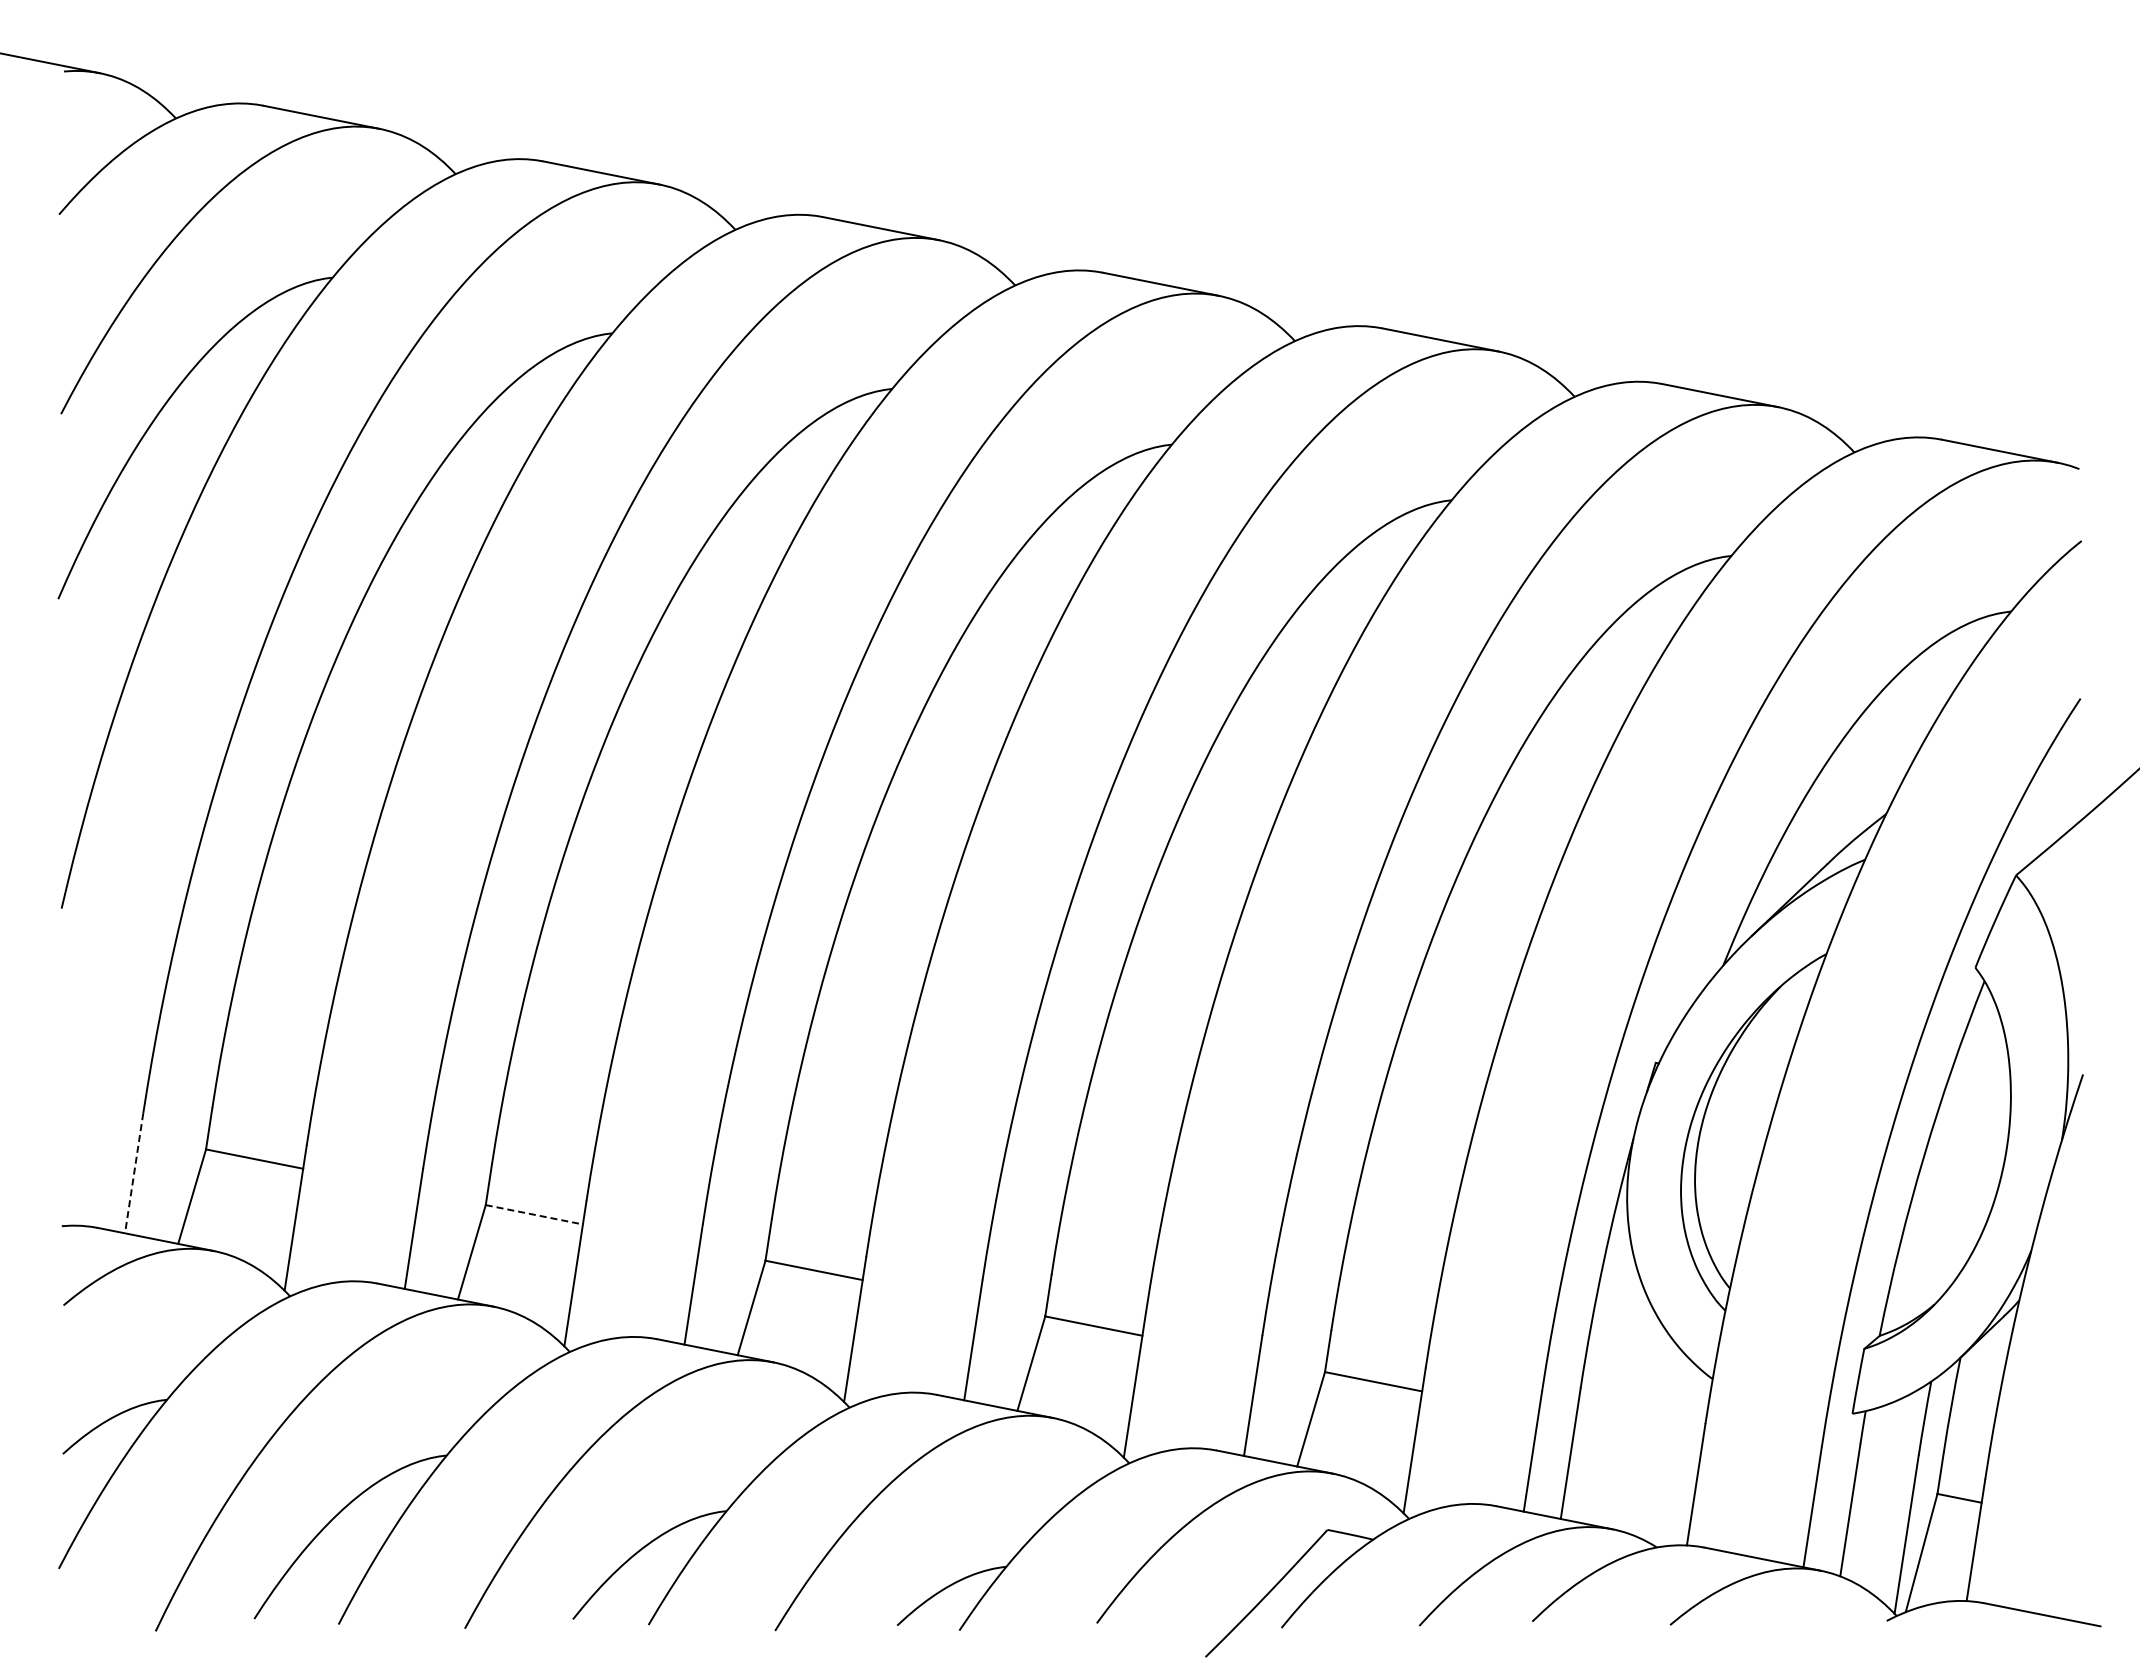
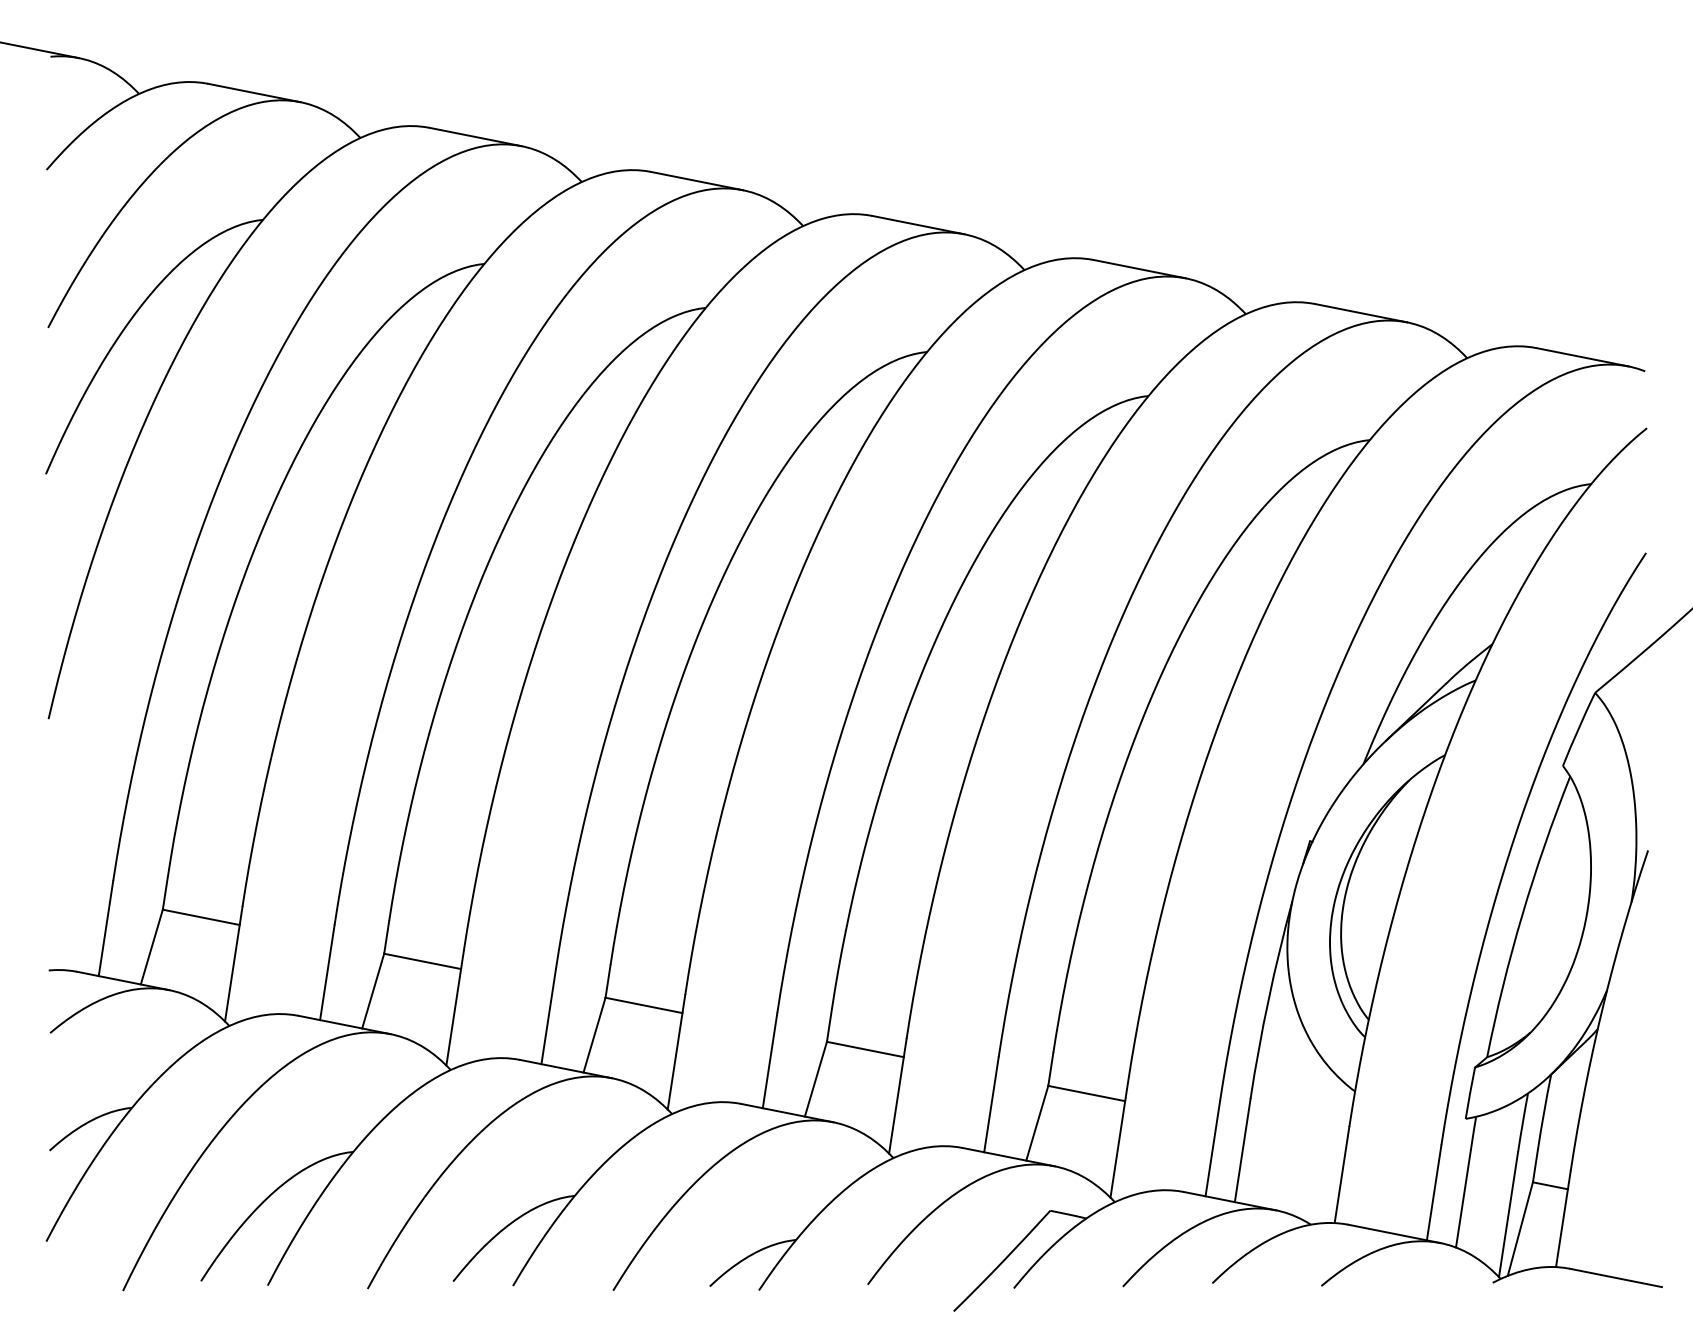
line: (134, 1173) -> (106, 928), dashed -> solid
line: (534, 1214) -> (422, 961), dashed -> solid

